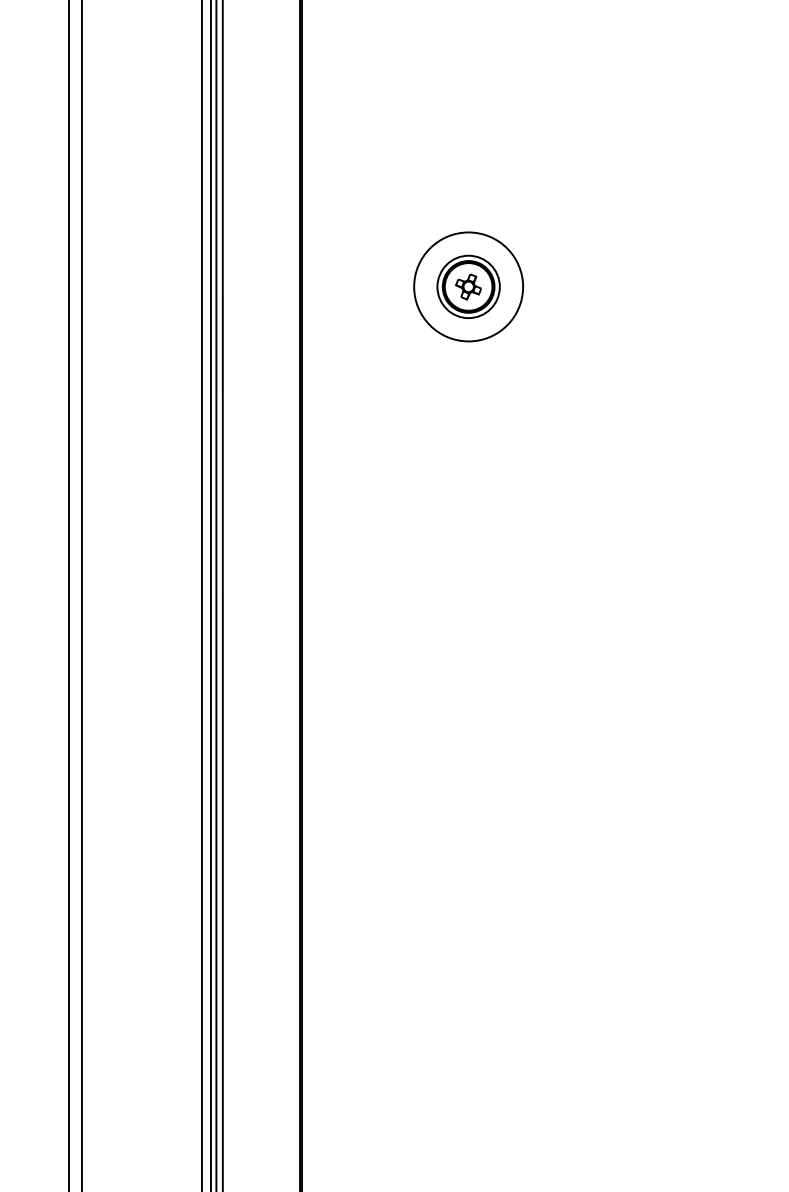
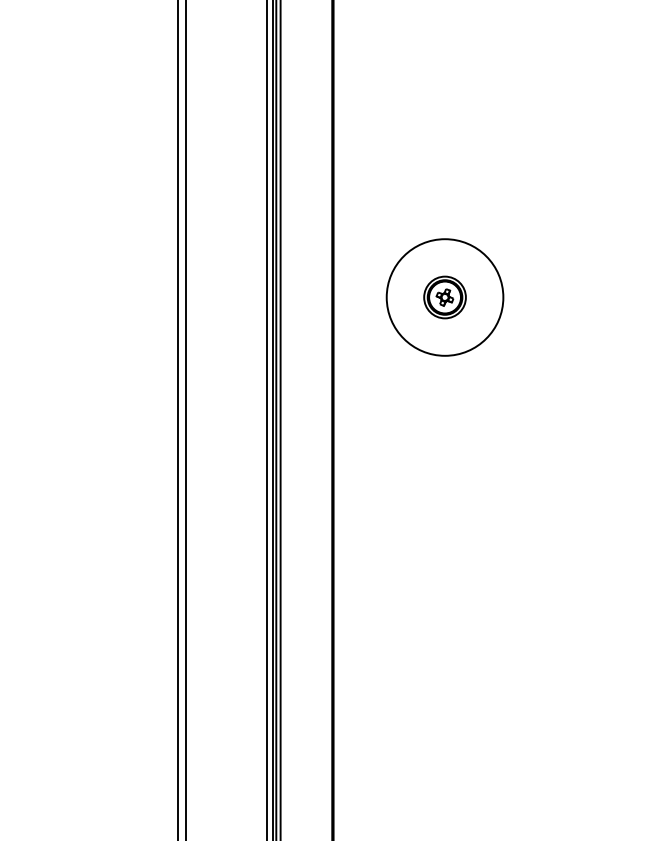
circle: (467, 286) -> (444, 297), size x1.6

